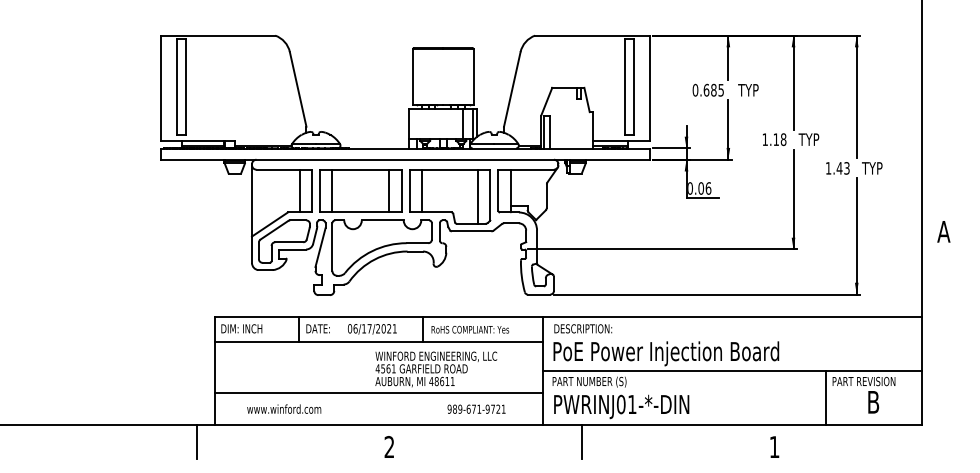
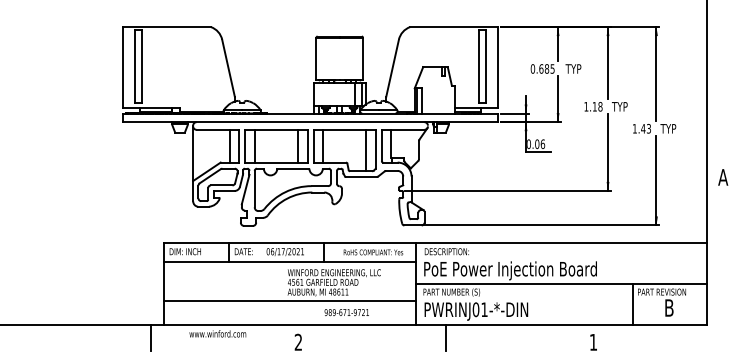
text: (470, 329) -> (373, 252), moved
text: (284, 408) -> (218, 333), moved
text: (476, 408) -> (346, 312), moved

